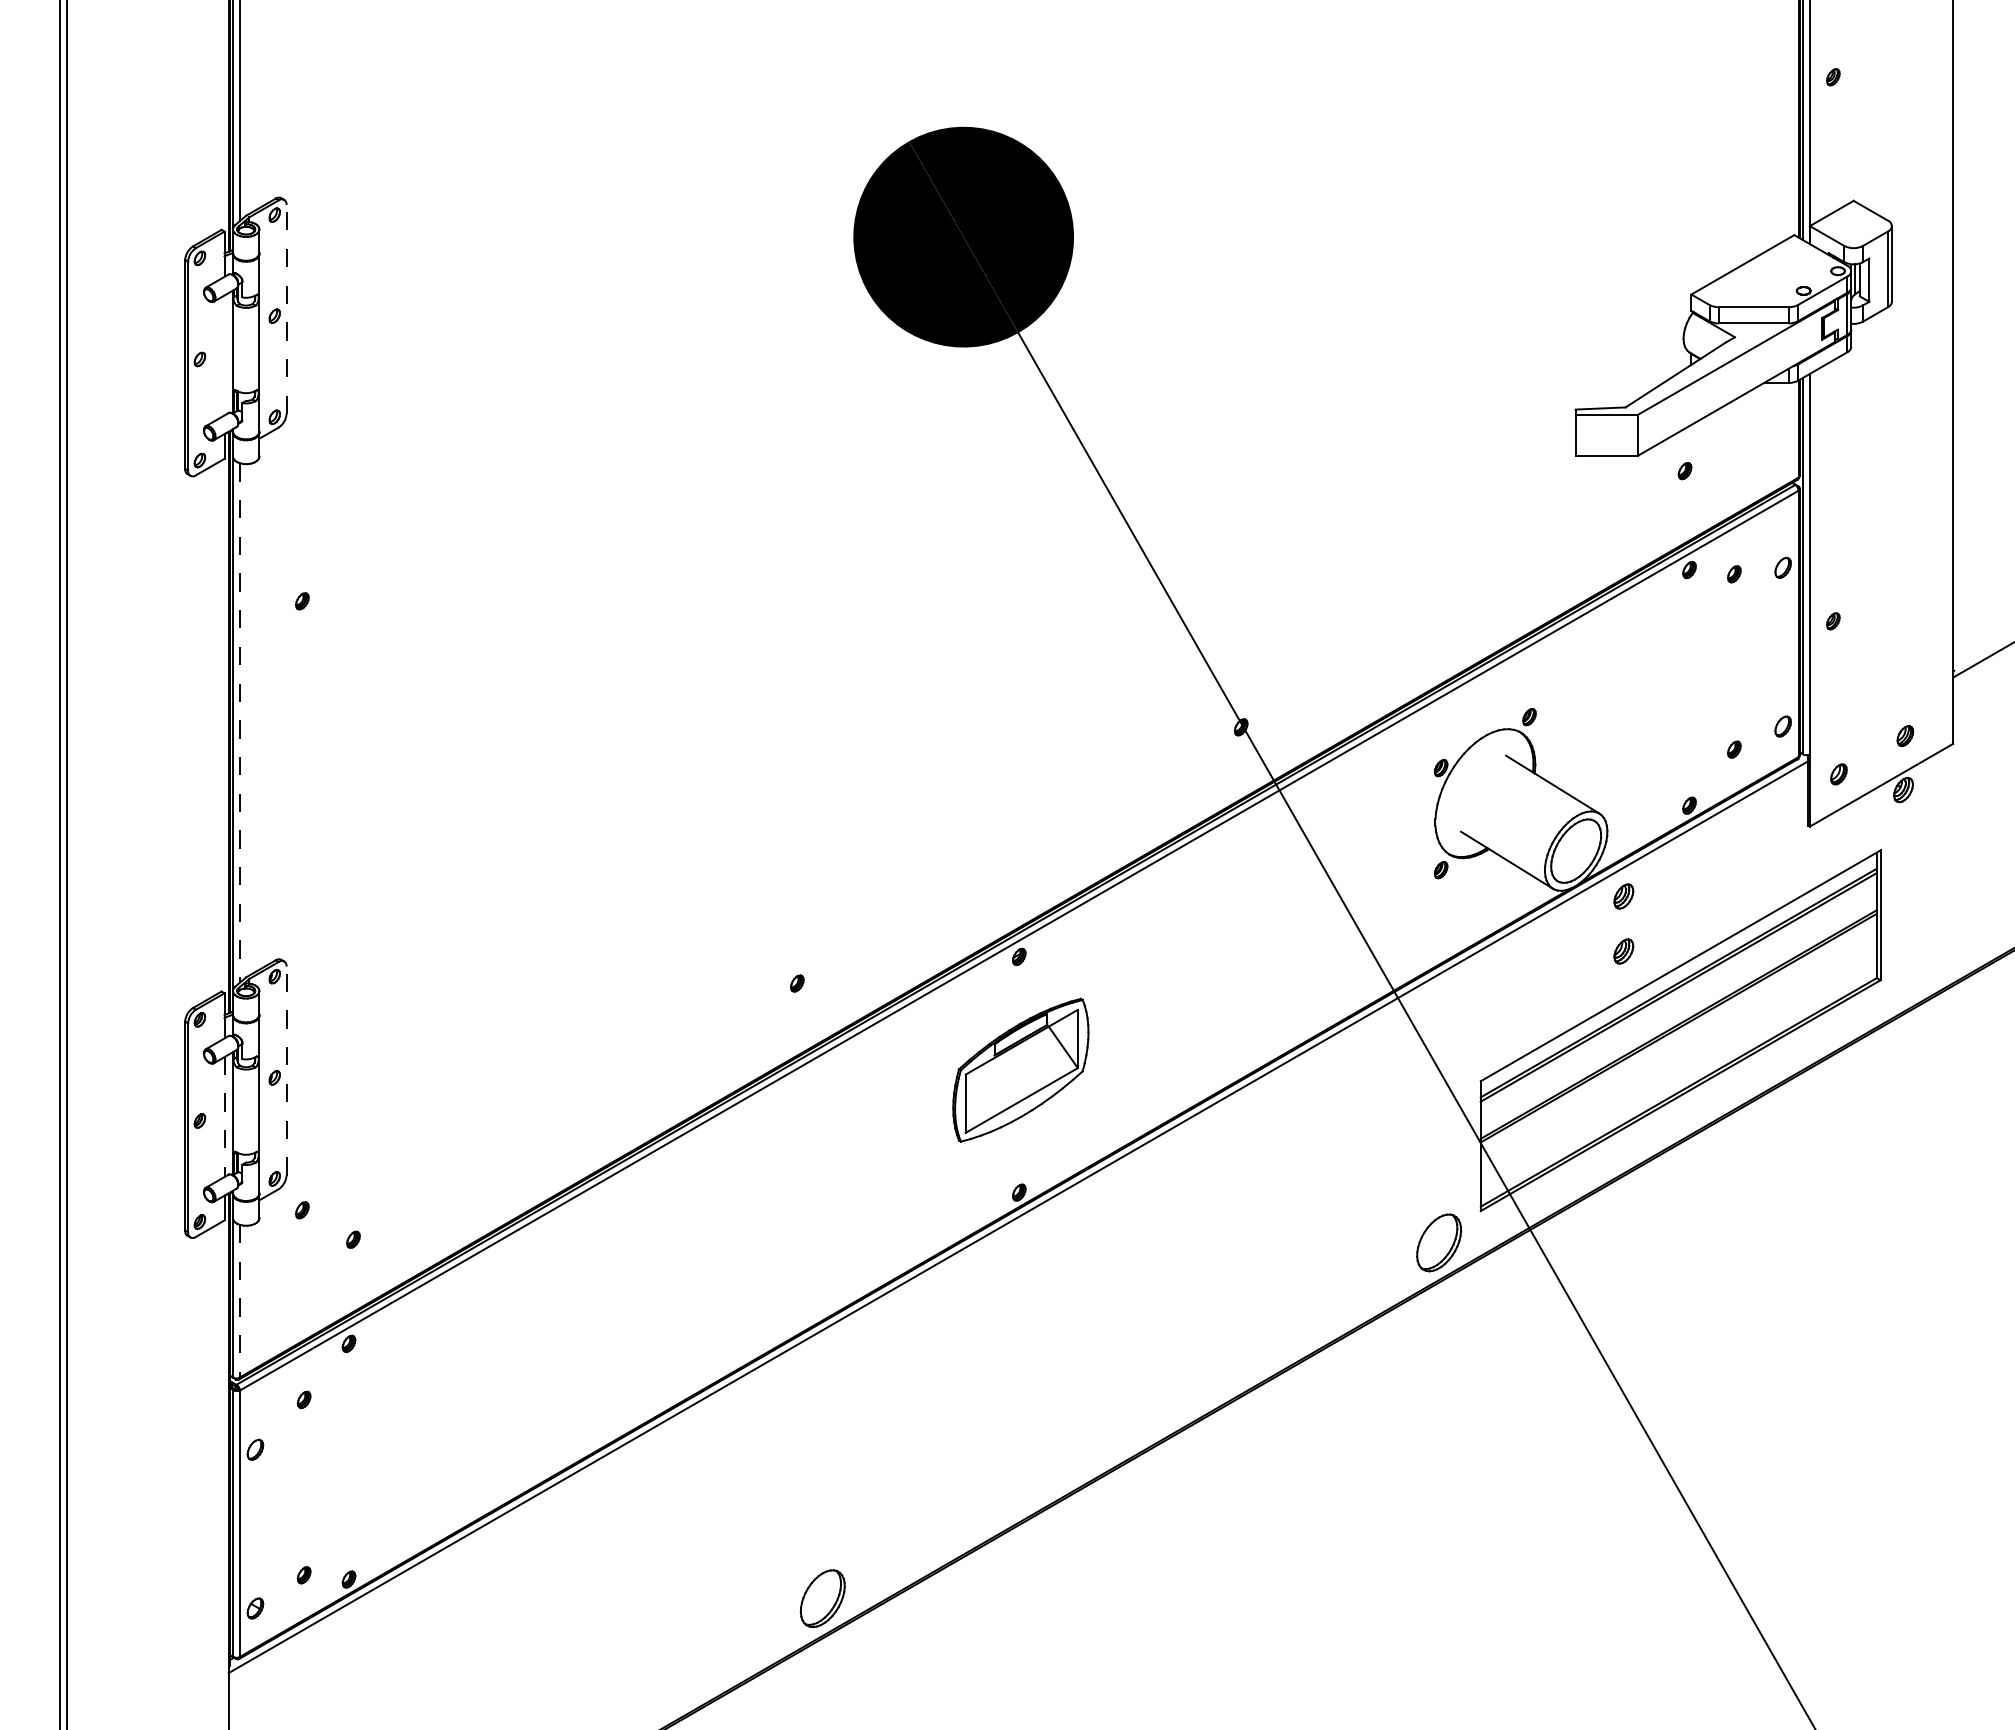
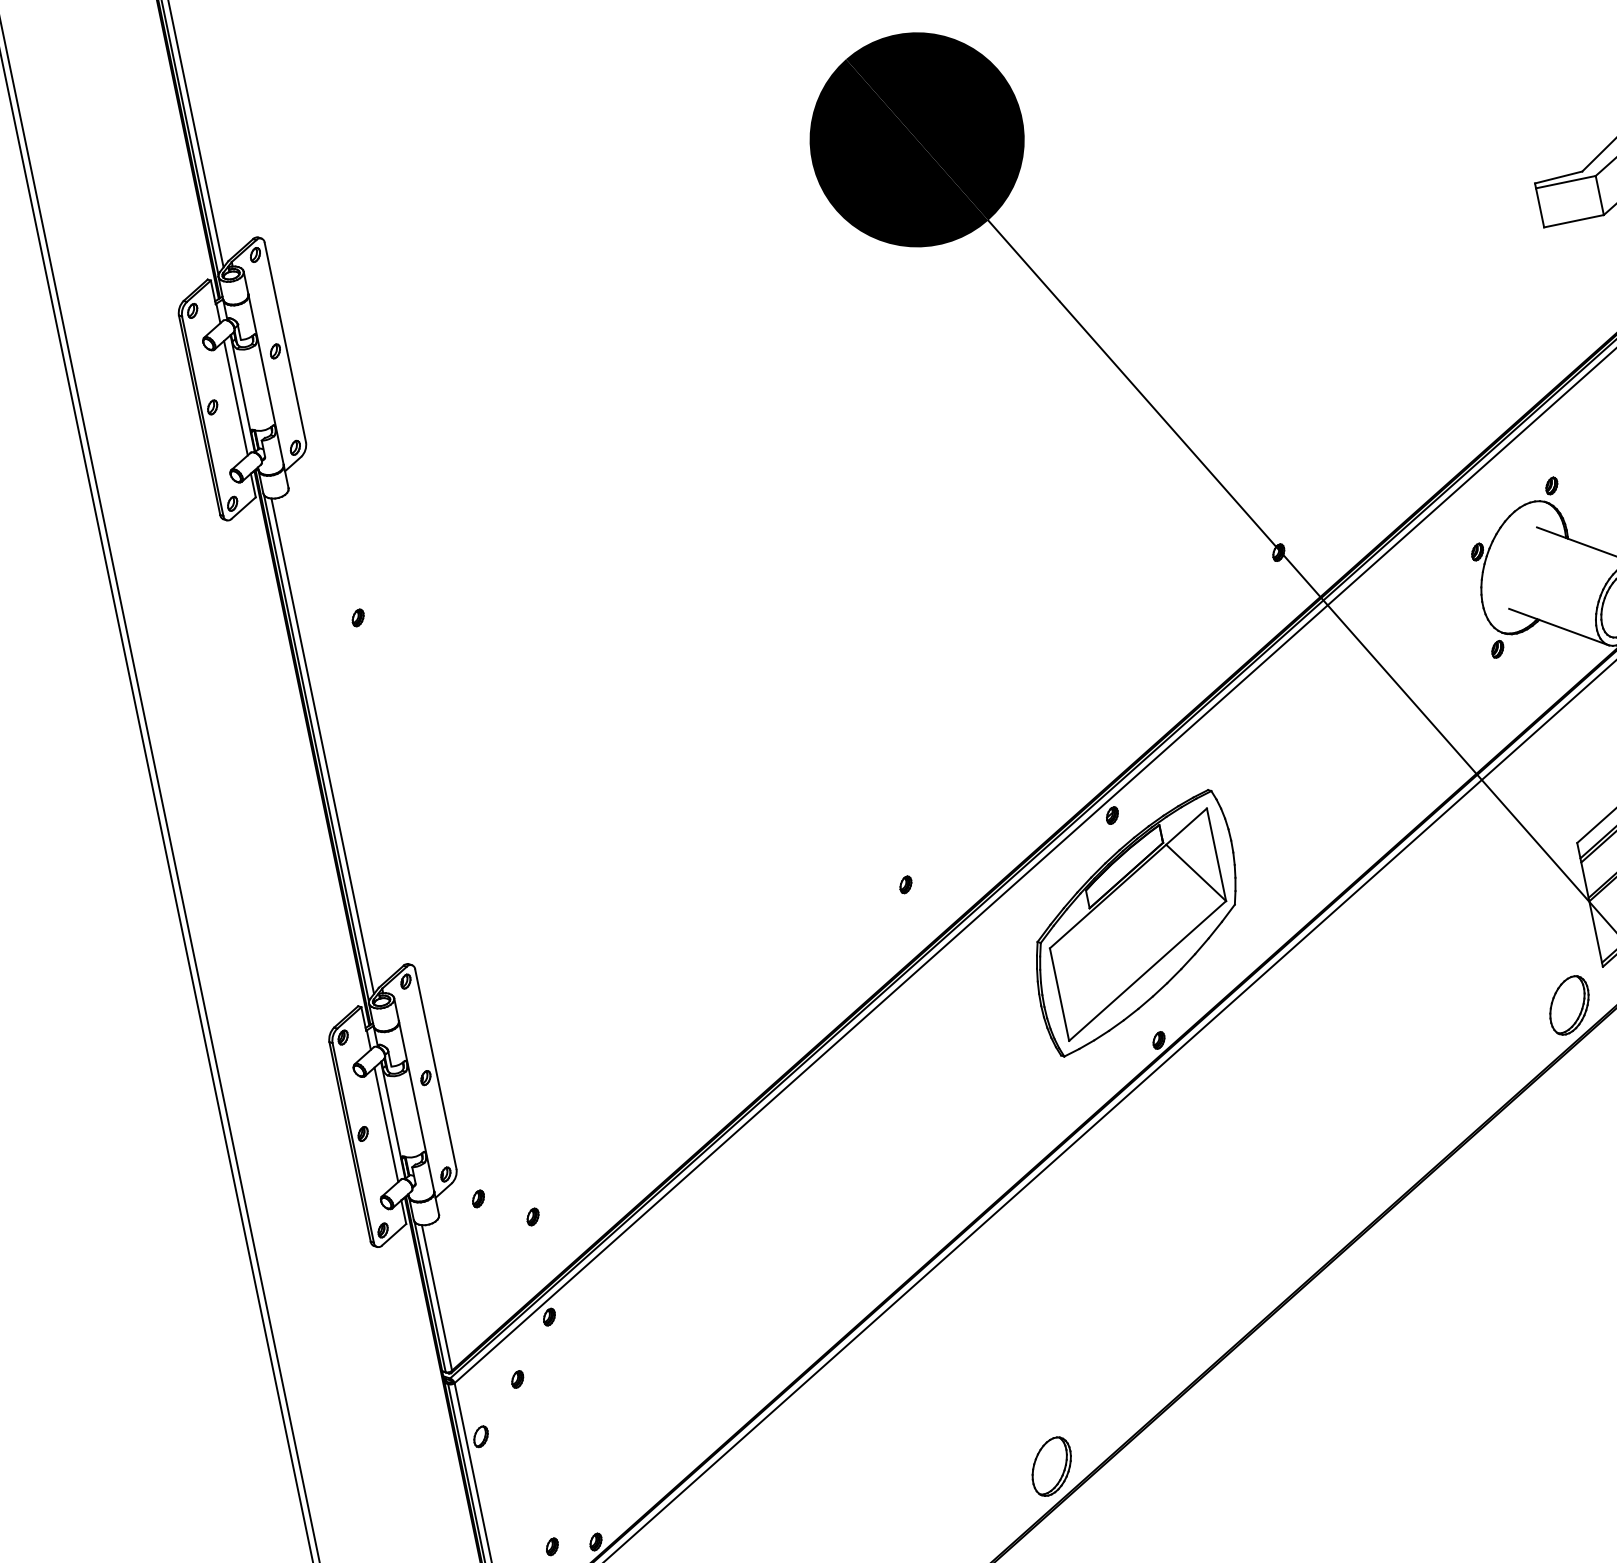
line: (286, 309) -> (285, 342), dashed -> solid
line: (225, 355) -> (236, 398), added
line: (240, 722) -> (323, 745), dashed -> solid
part: (1020, 1070) -> (1136, 923), size x1.67
line: (286, 1071) -> (435, 1069), dashed -> solid
line: (225, 1116) -> (386, 1124), dashed -> solid
line: (240, 1301) -> (437, 1298), dashed -> solid

